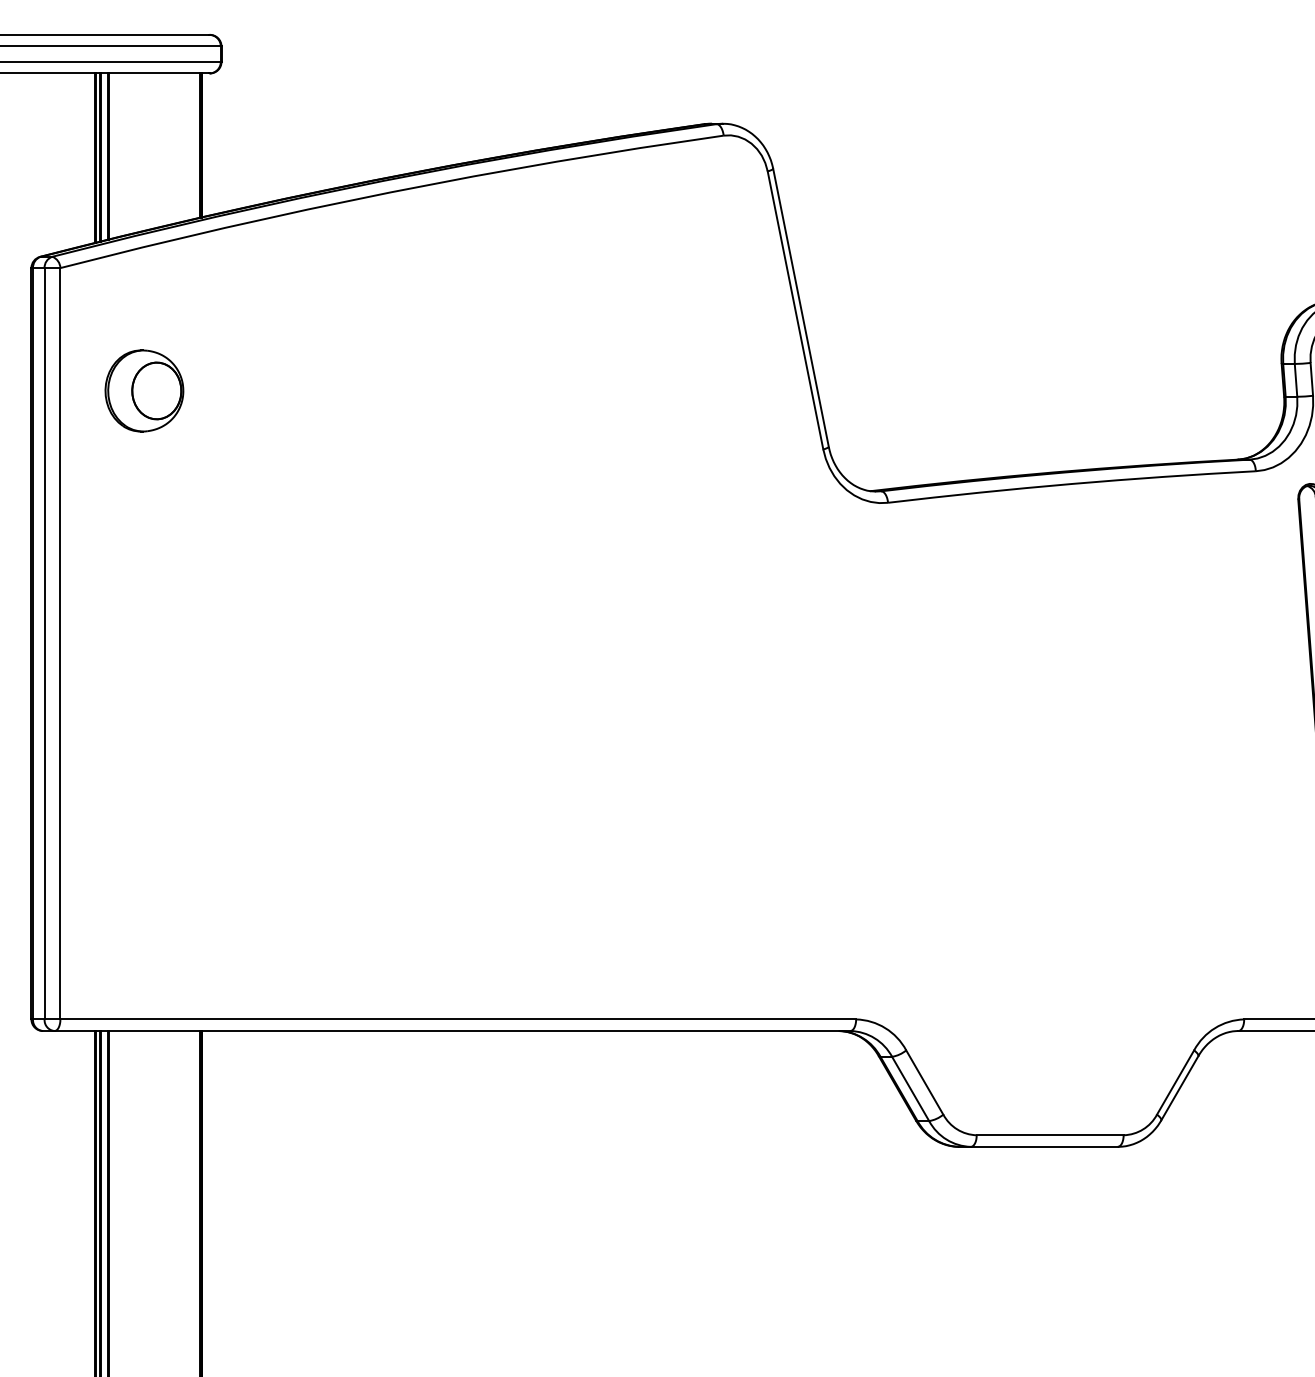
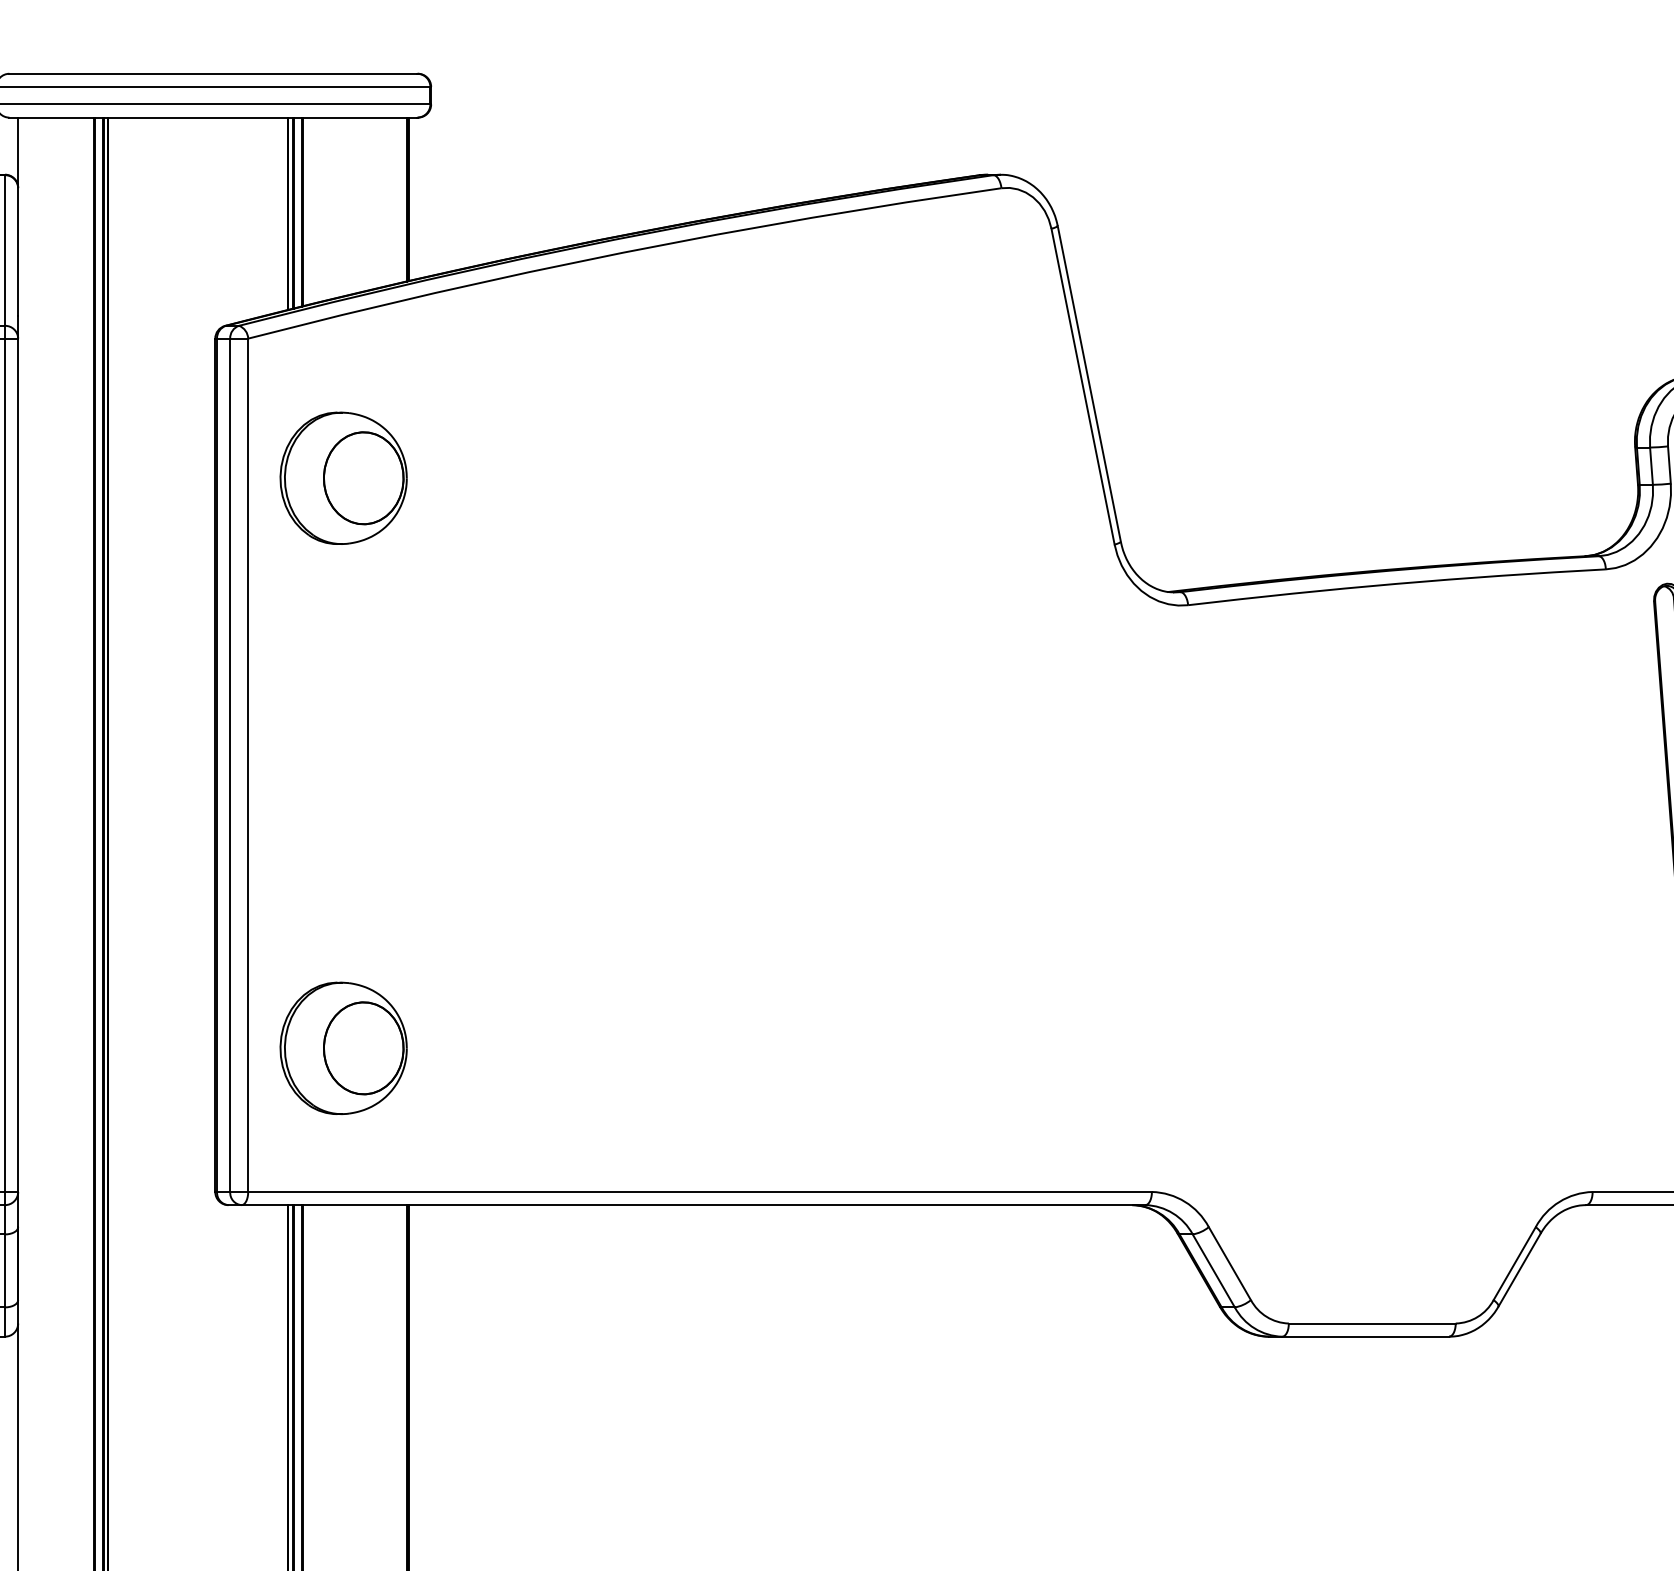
part: (144, 390) -> (343, 477), size x1.43
part: (144, 892) -> (343, 1047), added

